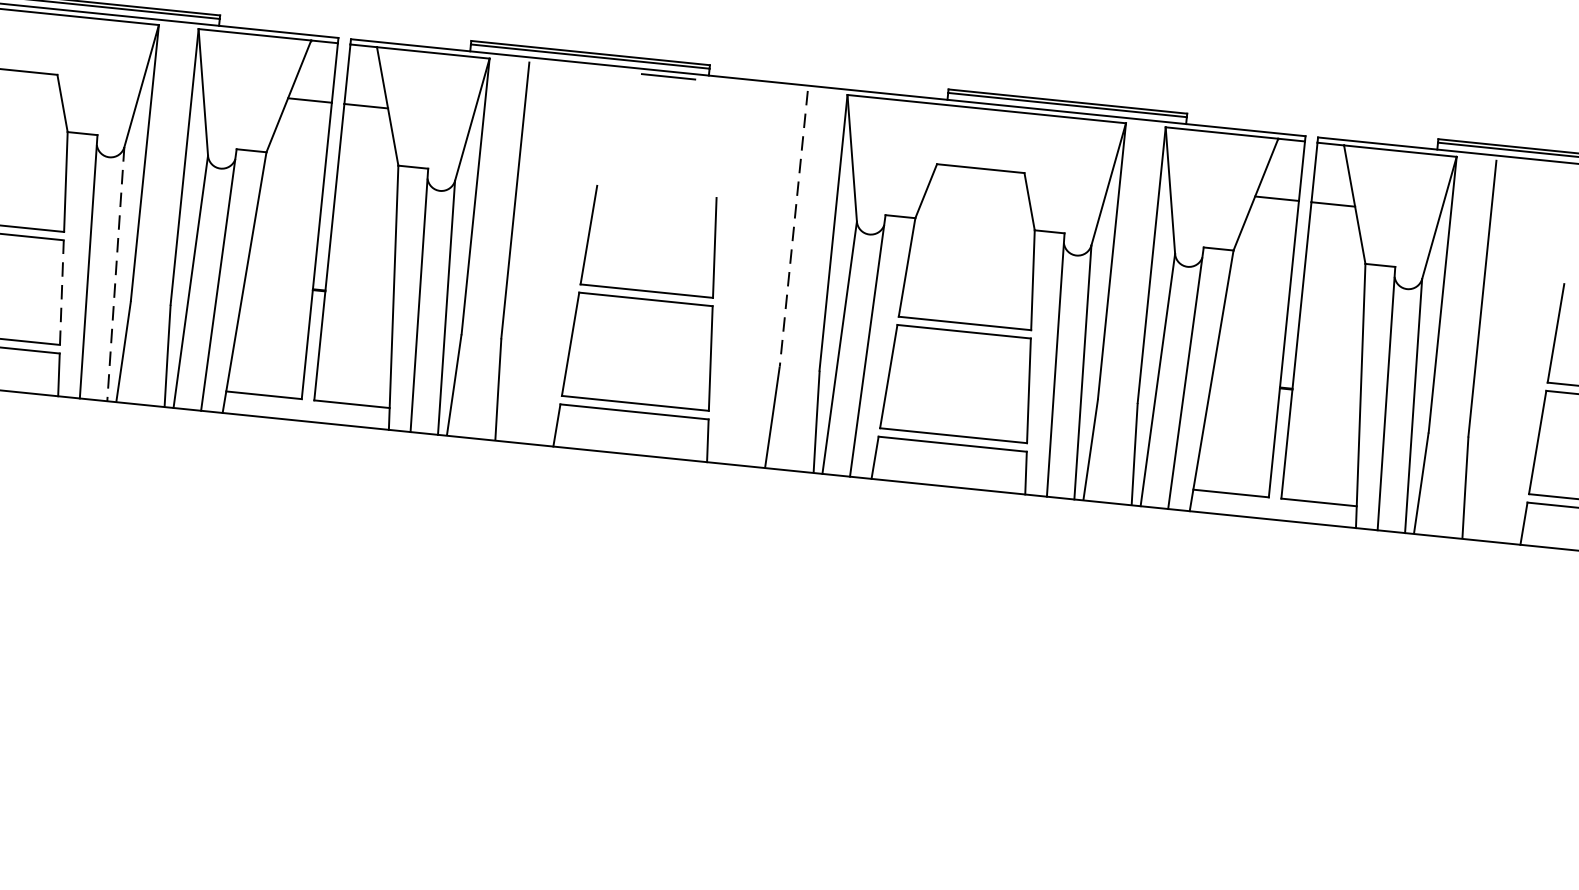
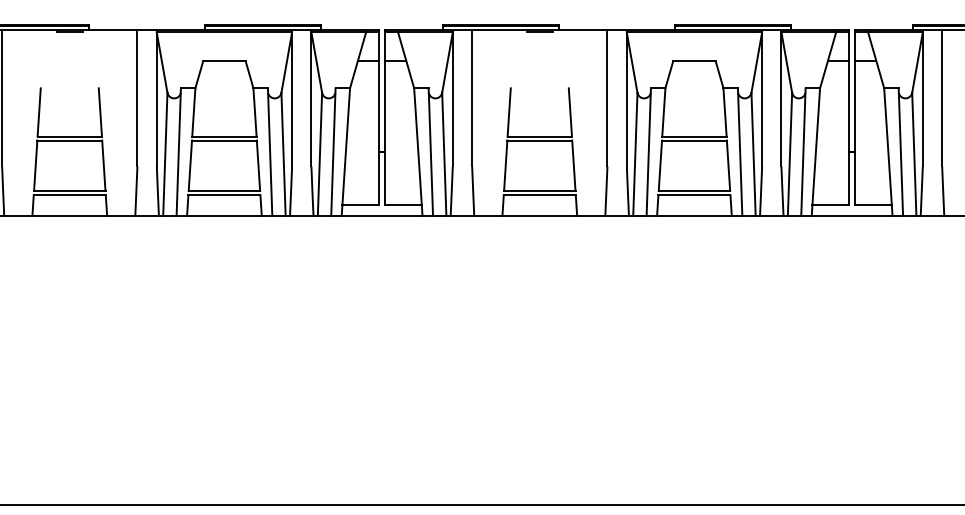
line: (793, 229) -> (607, 99), dashed -> solid
line: (115, 274) -> (283, 154), dashed -> solid
line: (61, 291) -> (258, 165), dashed -> solid

